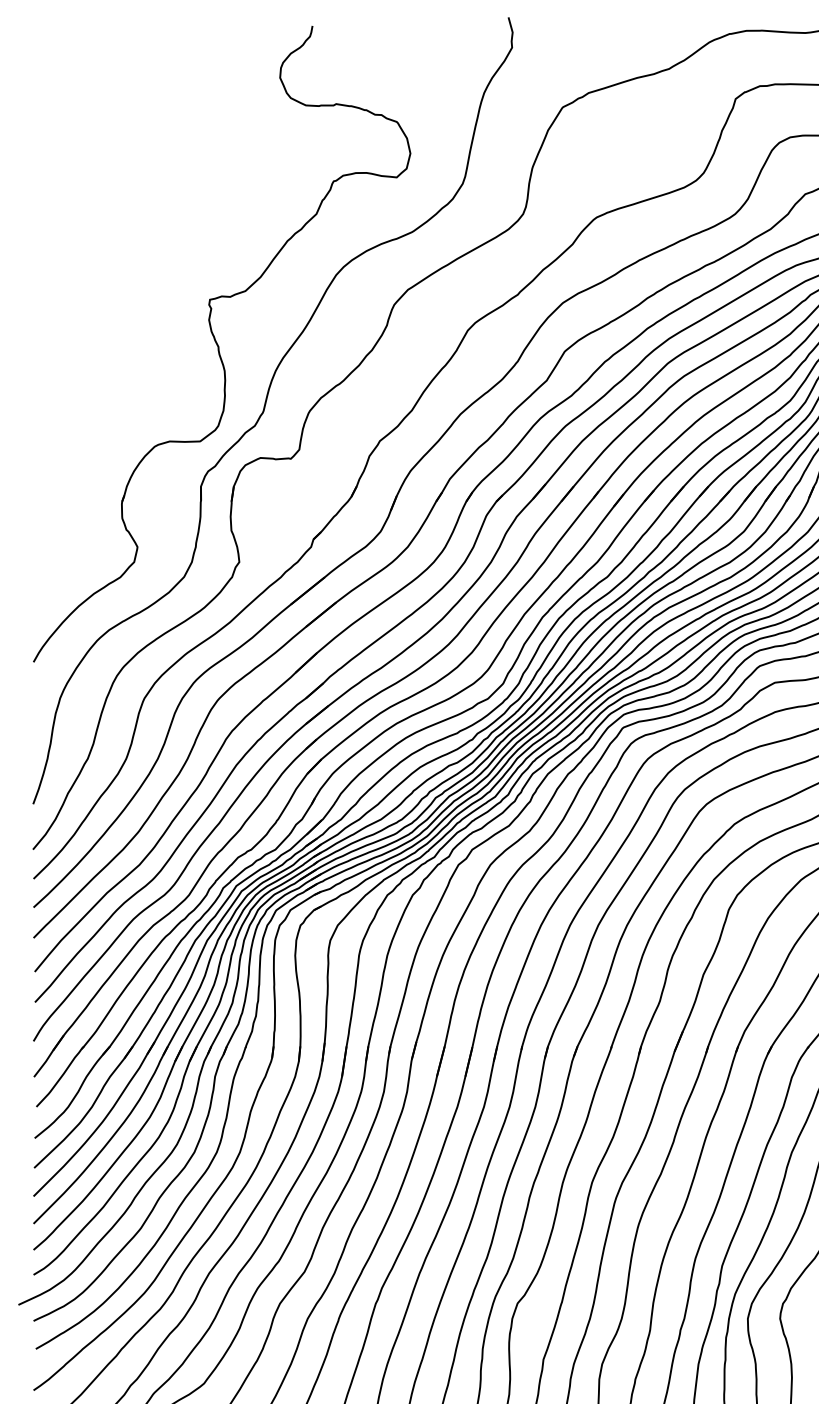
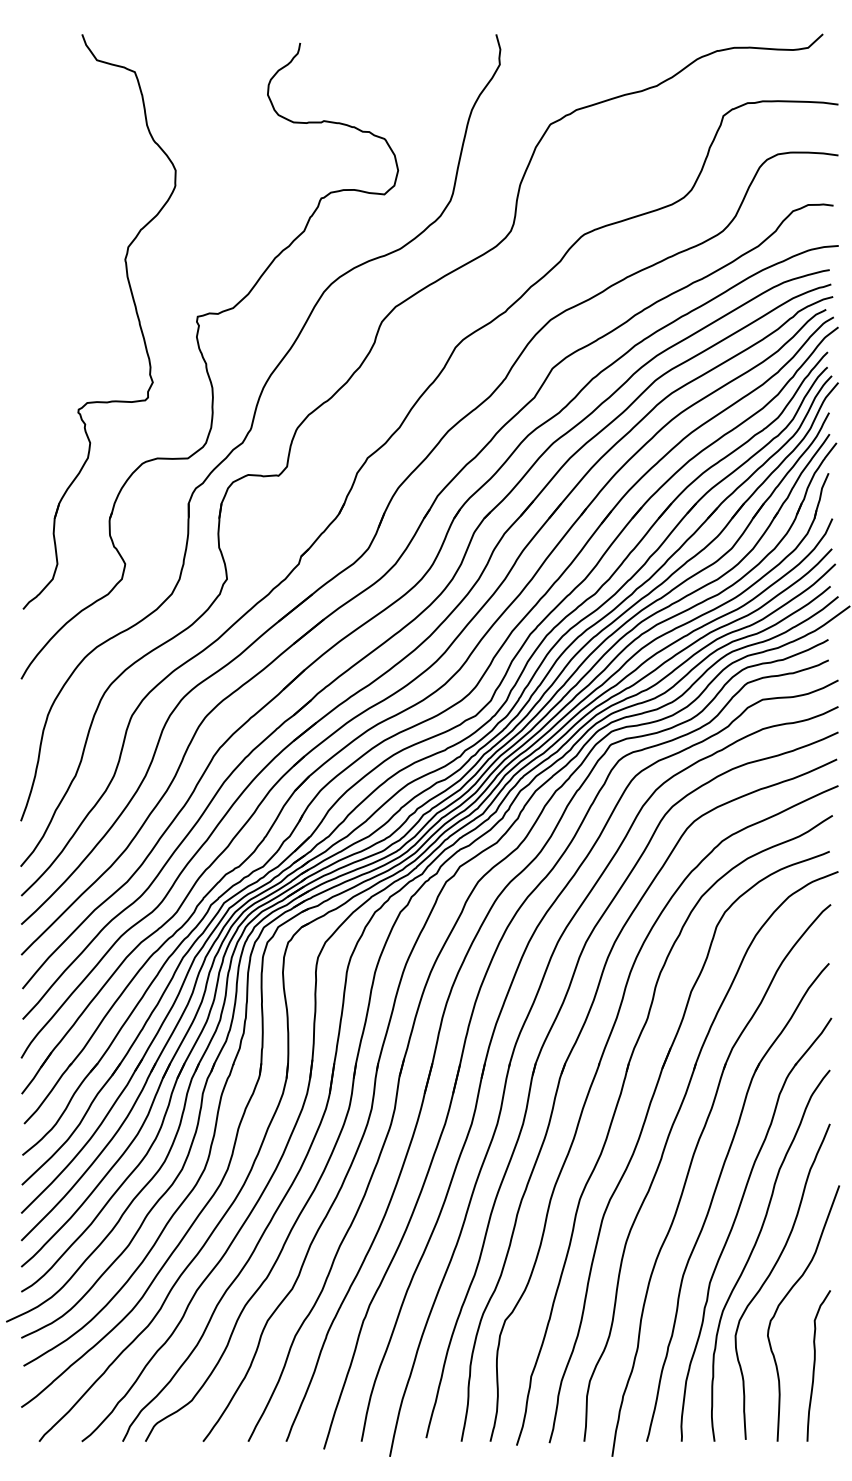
part: (147, 295) -> (135, 312), added

